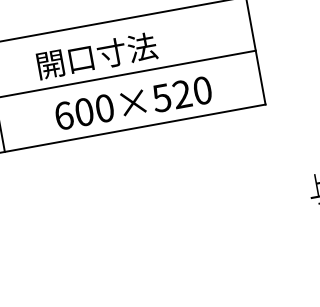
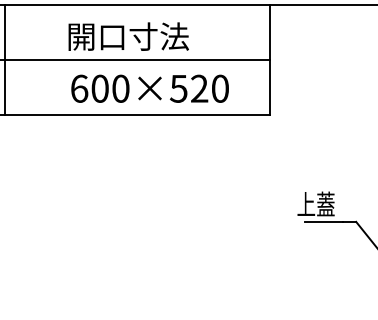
text: (96, 55) -> (128, 36), moved
text: (132, 103) -> (149, 88), moved

